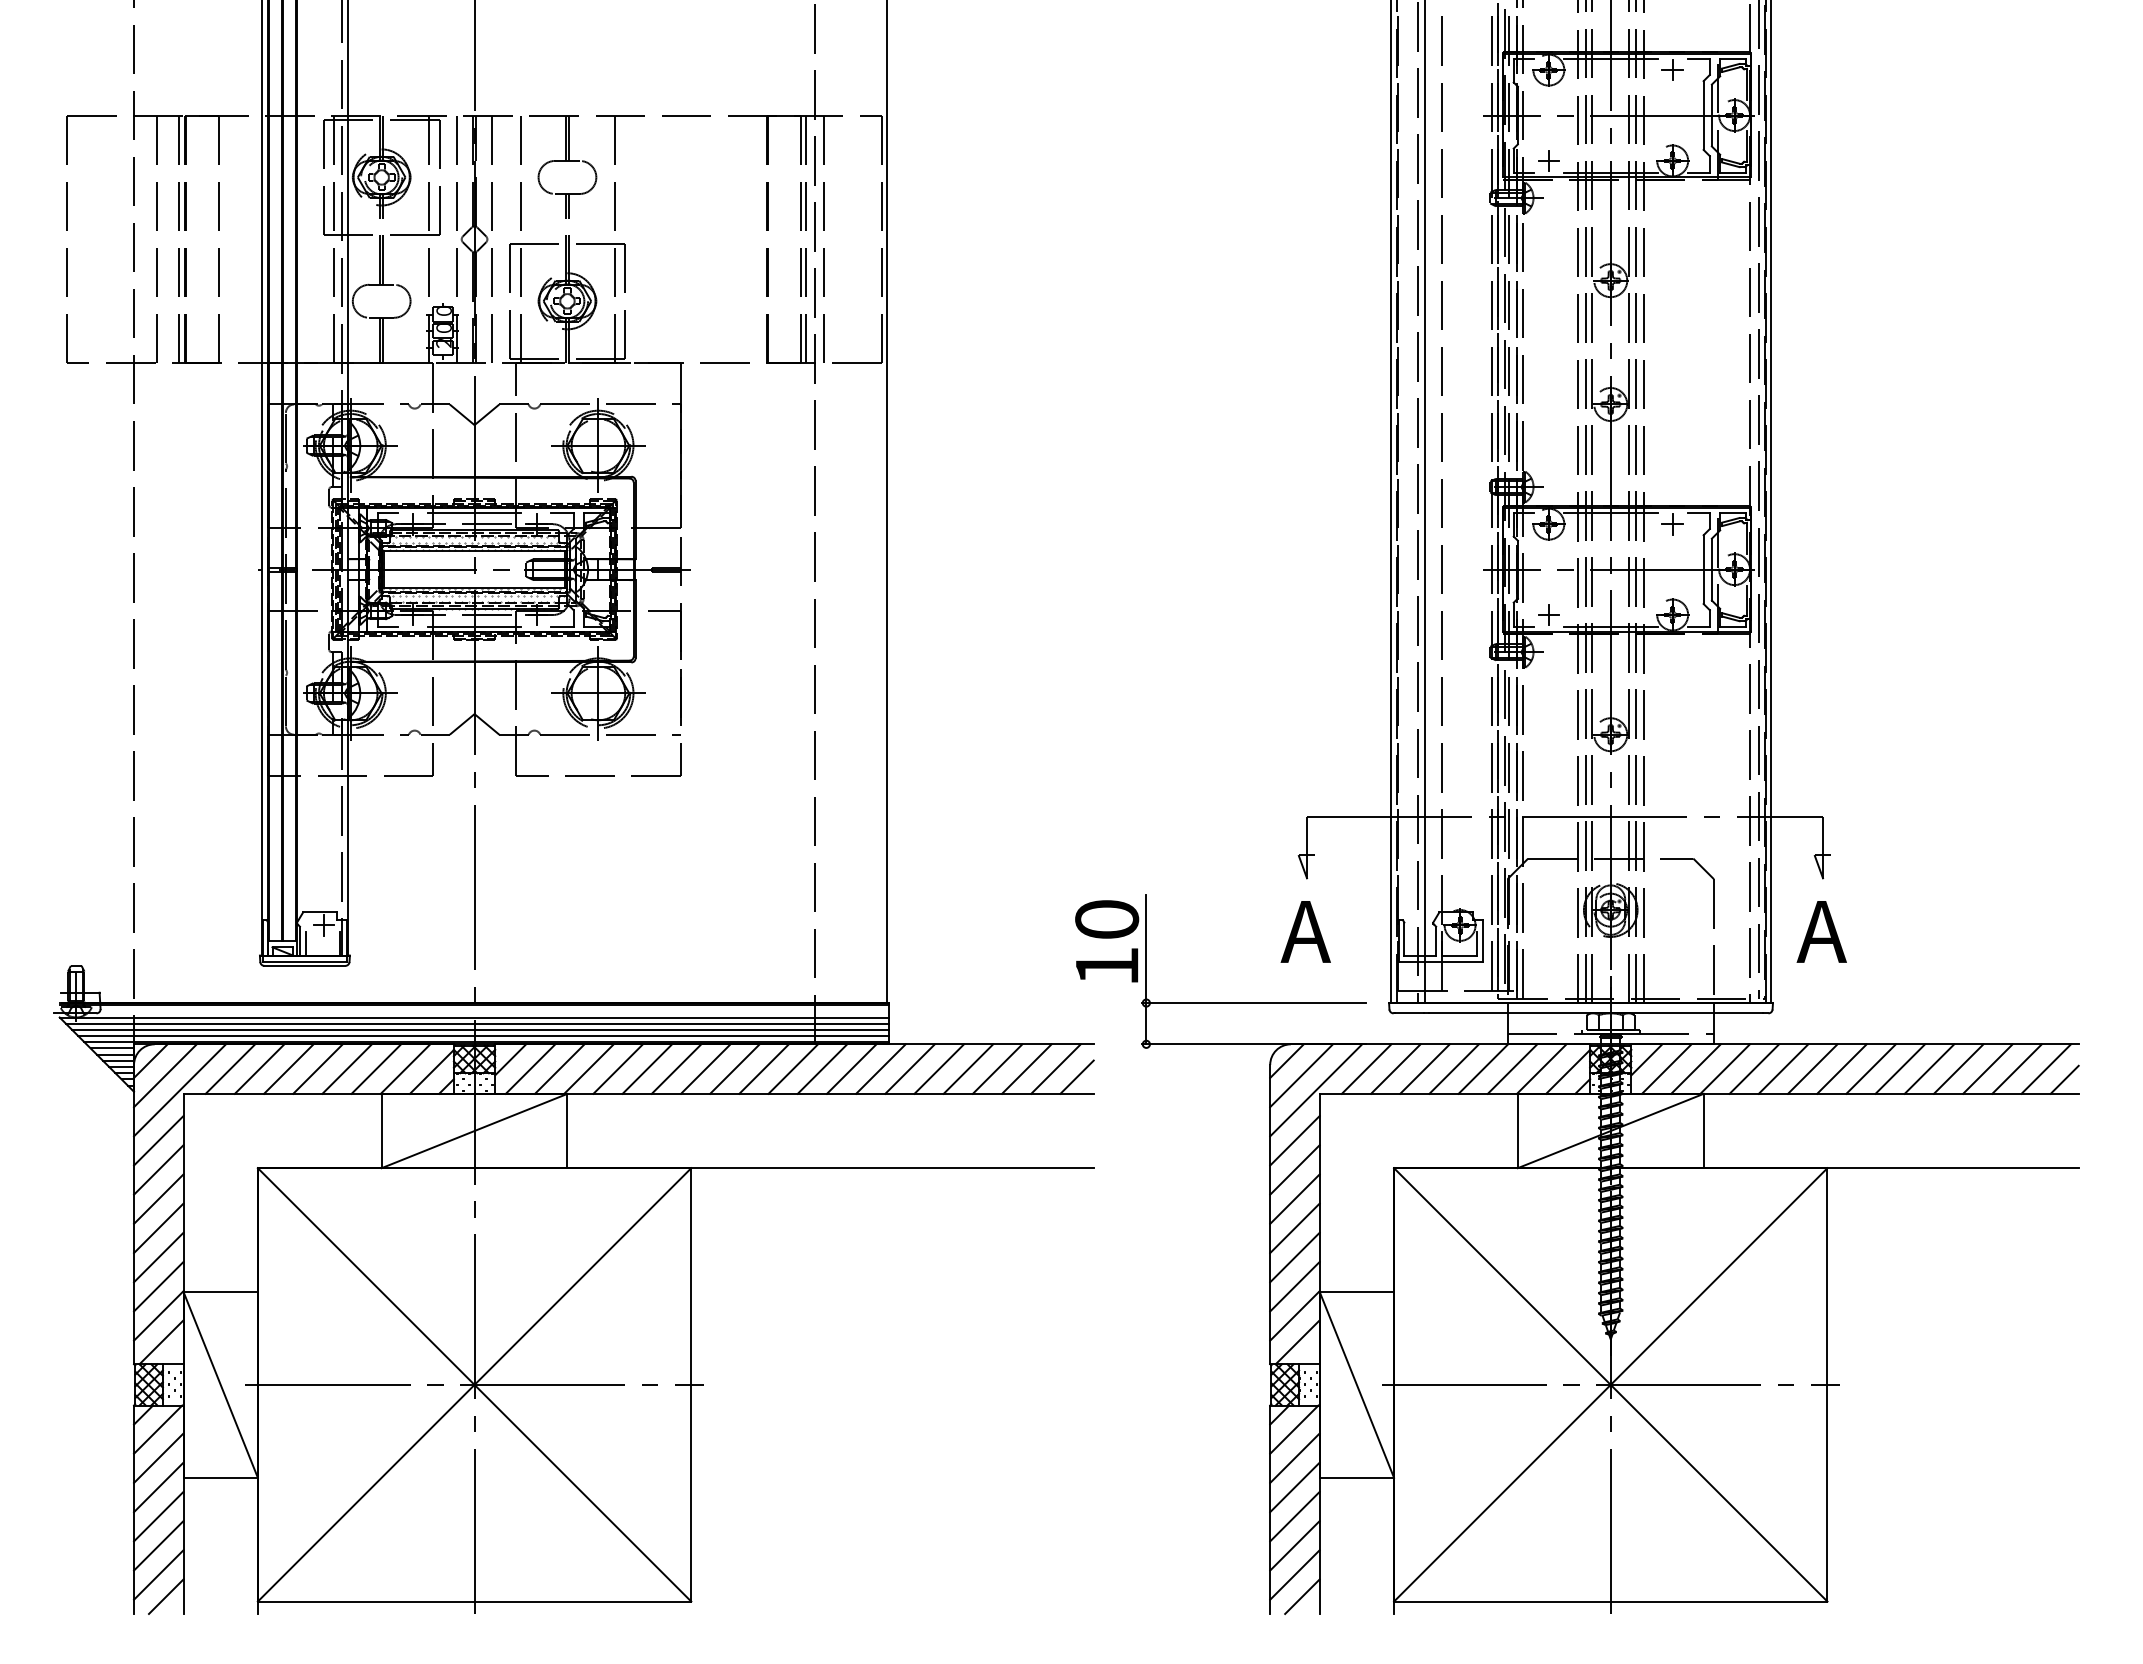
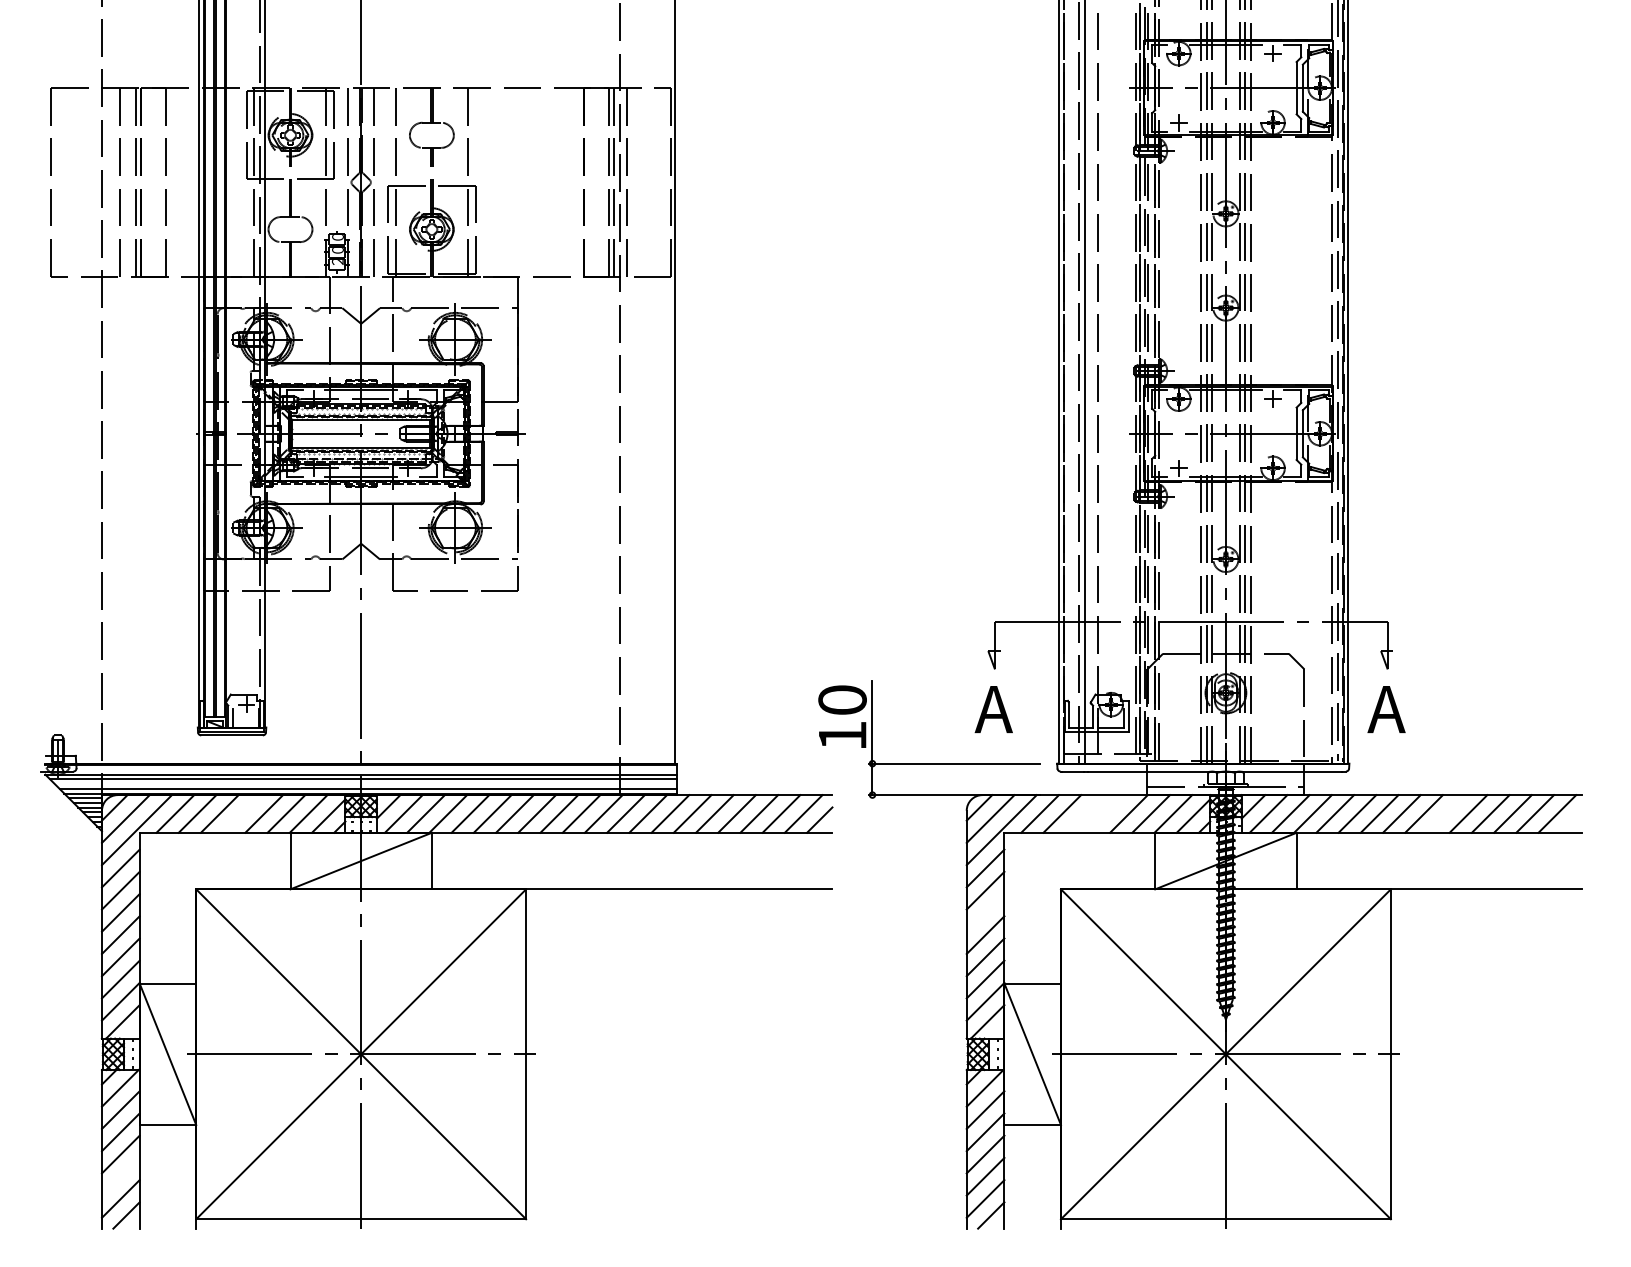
line: (480, 1029) -> (365, 783), removed
line: (317, 1068) -> (241, 813), removed
line: (1424, 1068) -> (1084, 813), removed
line: (1453, 1068) -> (1106, 813), removed
line: (1900, 1068) -> (1446, 813), removed
line: (2064, 1079) -> (1571, 821), removed
line: (1294, 1198) -> (985, 912), removed
line: (158, 1545) -> (120, 1176), removed

